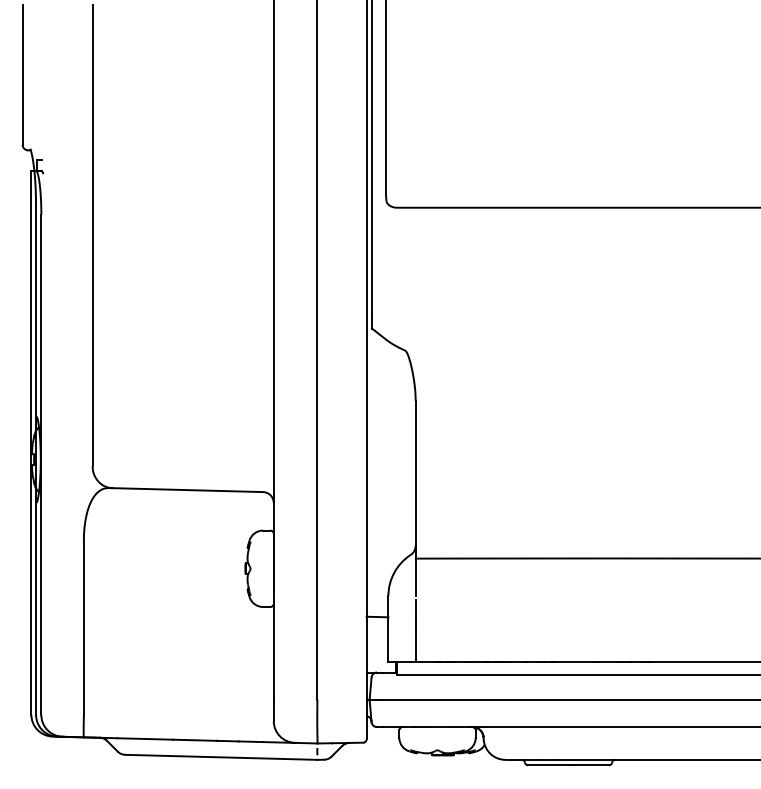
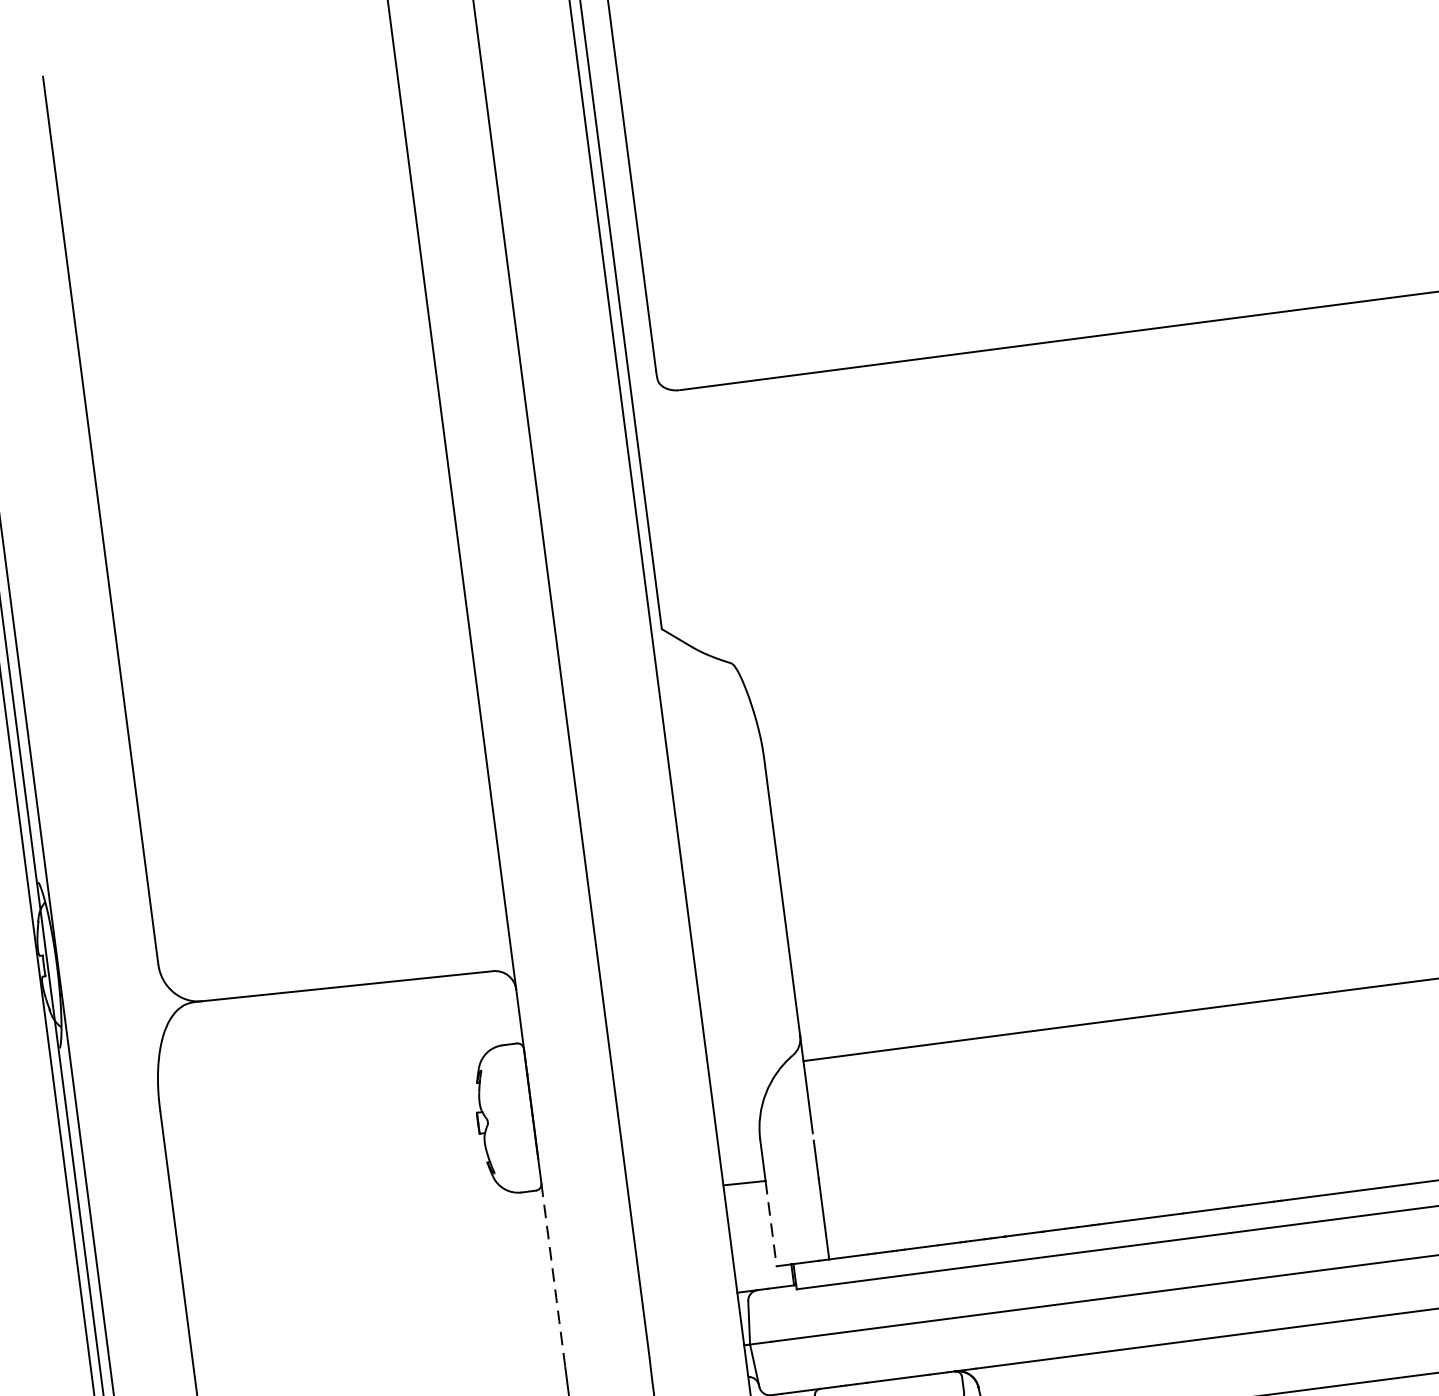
line: (388, 639) -> (771, 1223), solid -> dashed
line: (273, 651) -> (552, 1275), solid -> dashed

